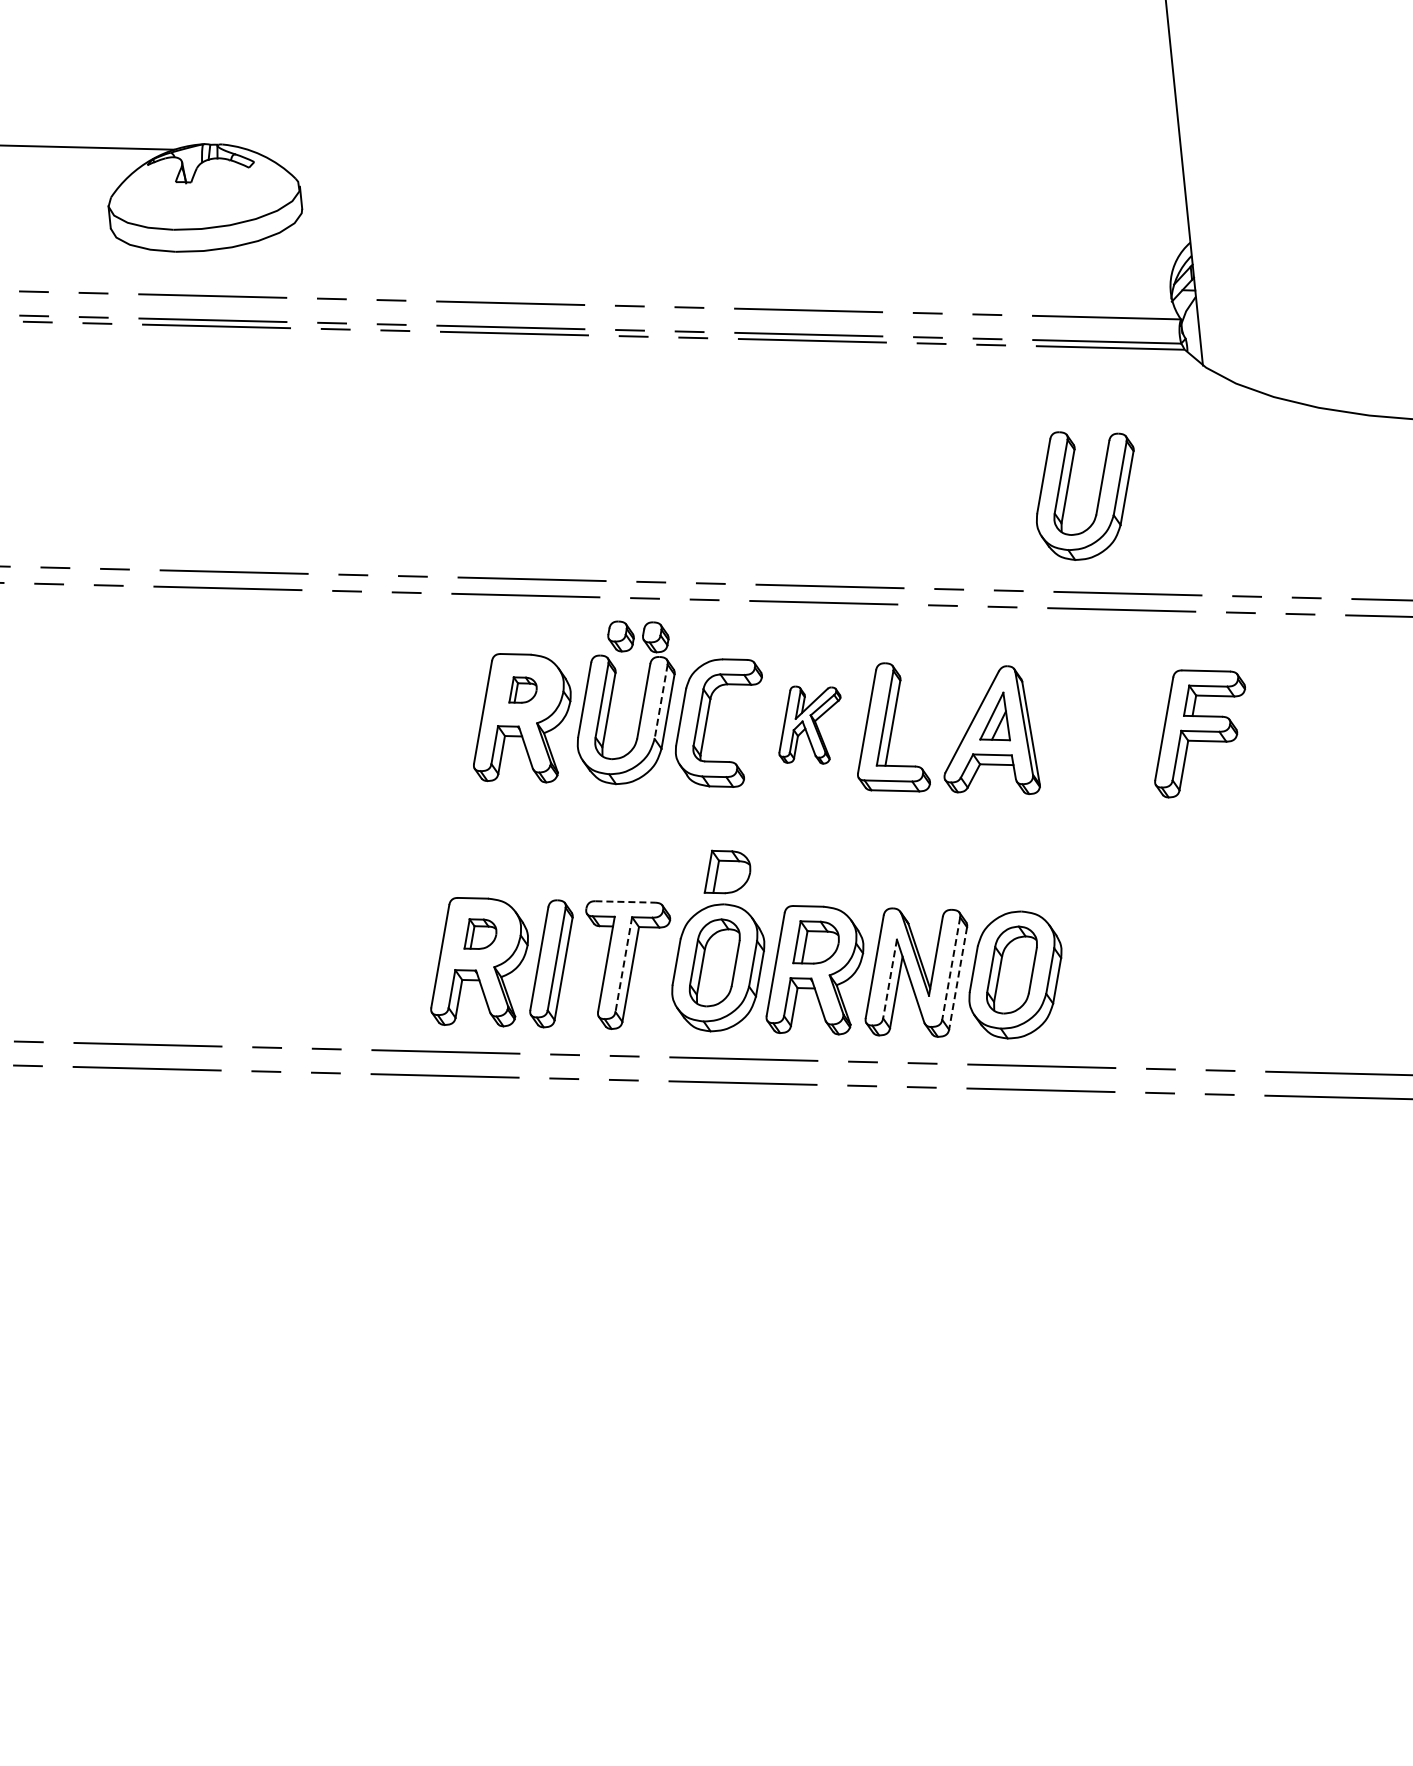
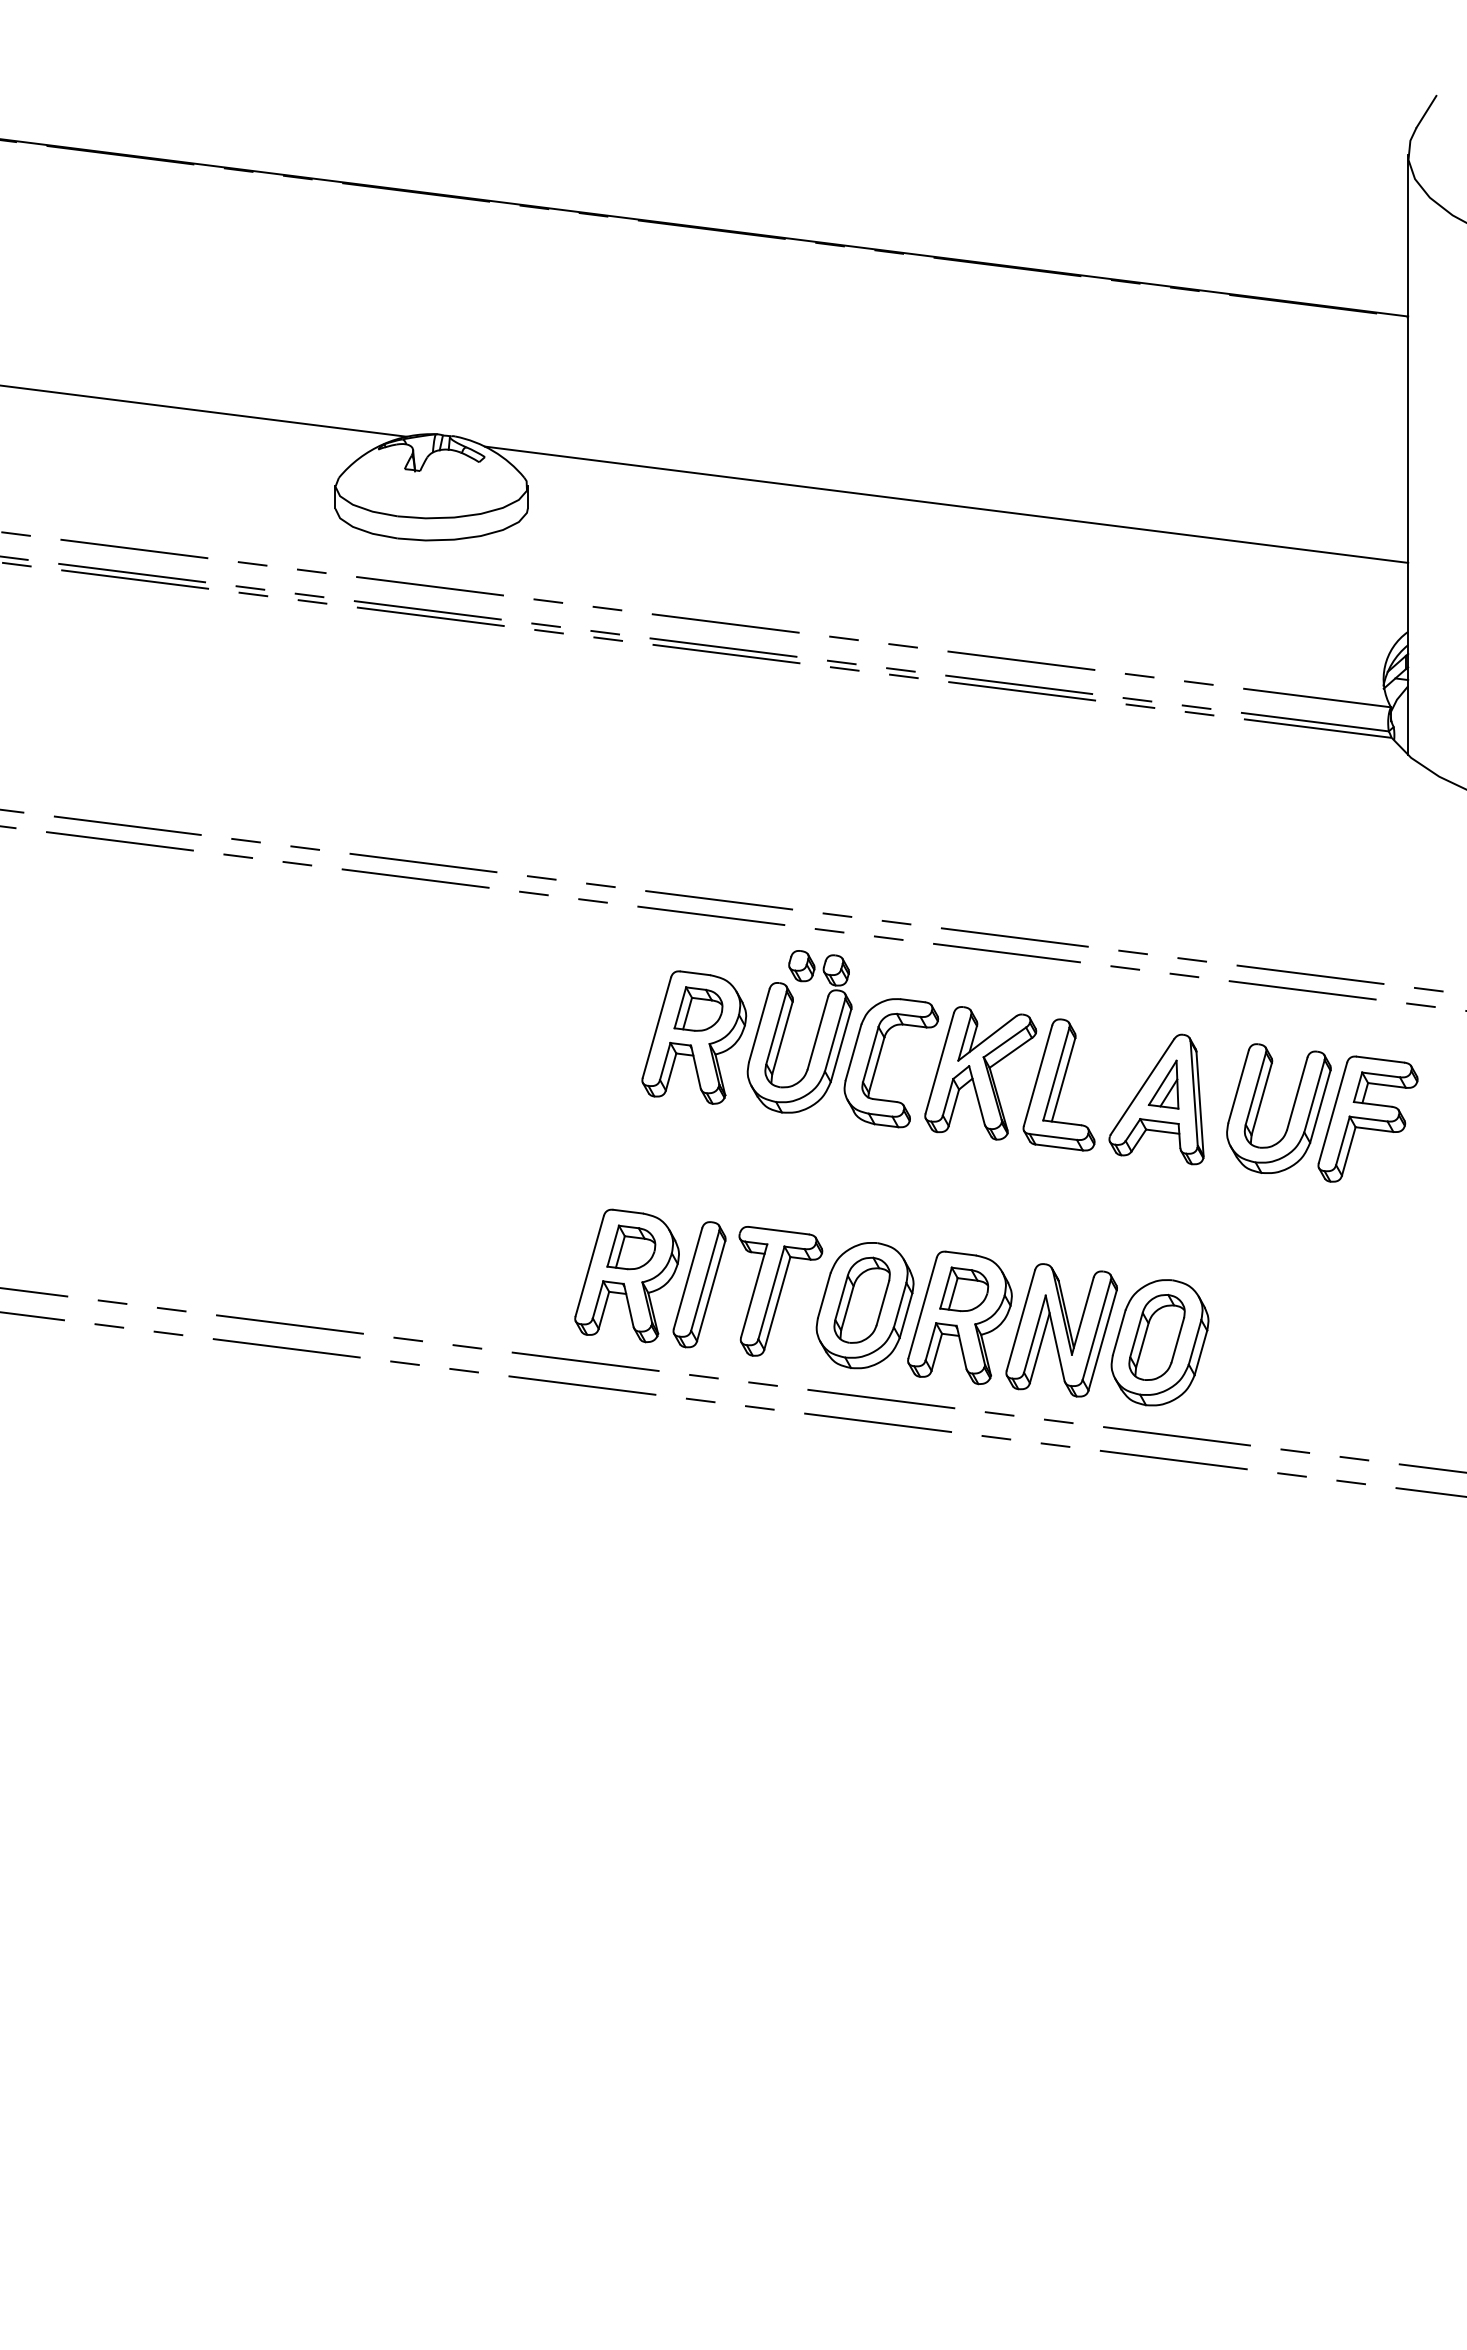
line: (718, 162) -> (946, 504), added
part: (1098, 497) -> (1290, 1113), moved
part: (522, 689) -> (698, 1008), size x1.67
line: (661, 702) -> (835, 1035), dashed -> solid
part: (809, 725) -> (980, 1073), size x1.67
part: (726, 871) -> (883, 1210), removed
line: (625, 901) -> (779, 1230), dashed -> solid
part: (479, 933) -> (631, 1247), size x1.43
line: (623, 965) -> (771, 1293), dashed -> solid
line: (950, 968) -> (1096, 1329), dashed -> solid
line: (957, 978) -> (1102, 1340), dashed -> solid
line: (889, 979) -> (1034, 1334), dashed -> solid

